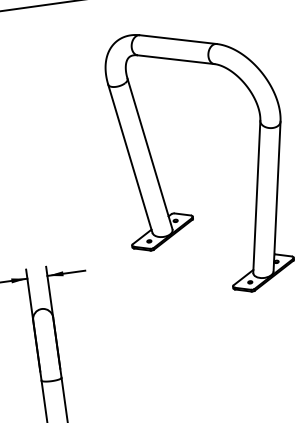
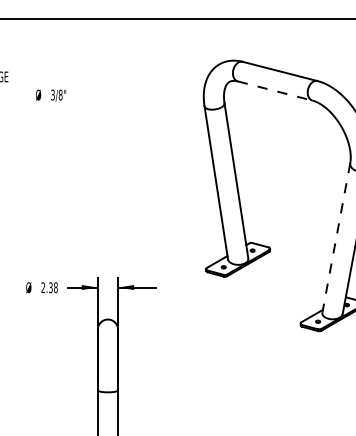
line: (176, 60) -> (275, 91), solid -> dashed
line: (257, 197) -> (336, 238), solid -> dashed

